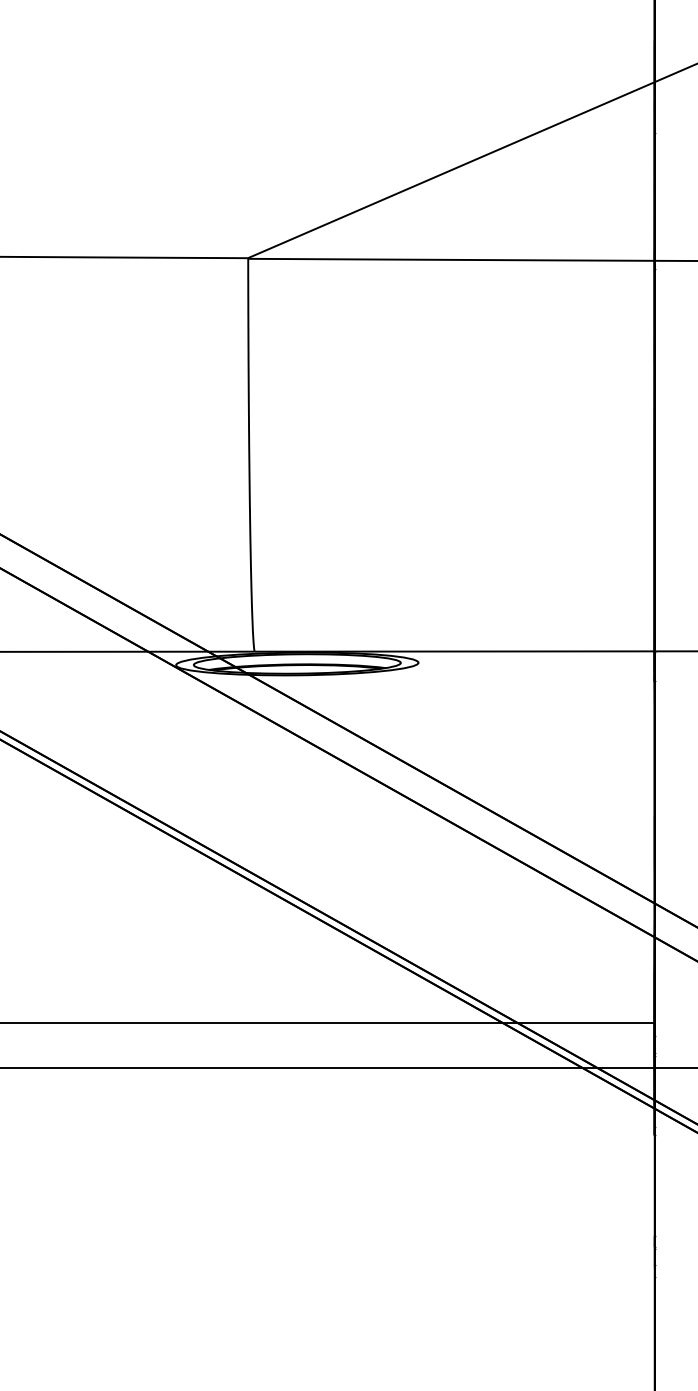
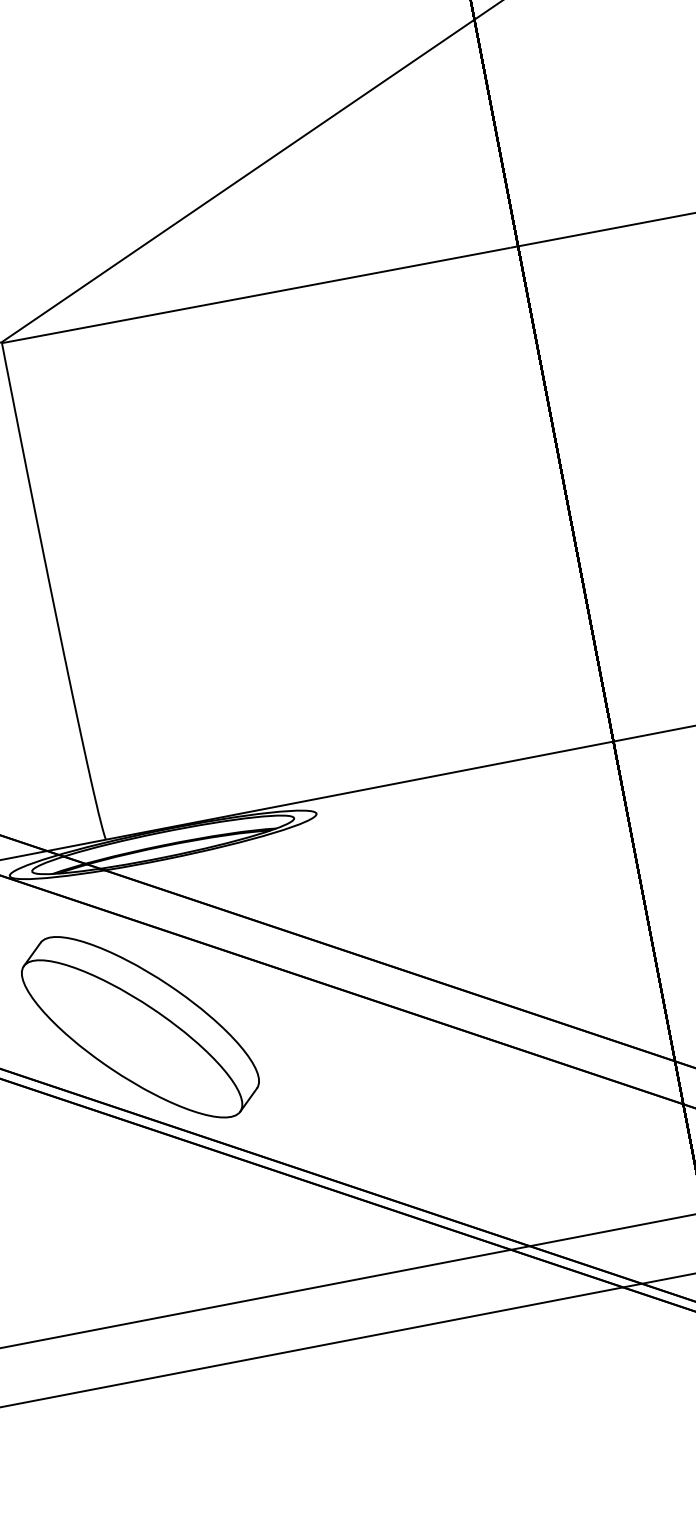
part: (252, 799) -> (139, 1027), added

